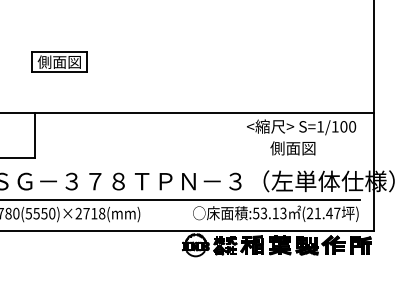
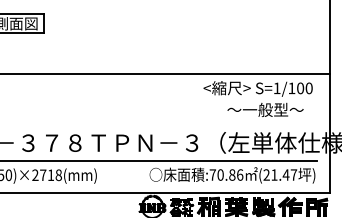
text: (308, 148) -> (265, 110), 側面図 -> ～一般型～
text: (269, 213) -> (226, 175), :53.13 -> :70.86

